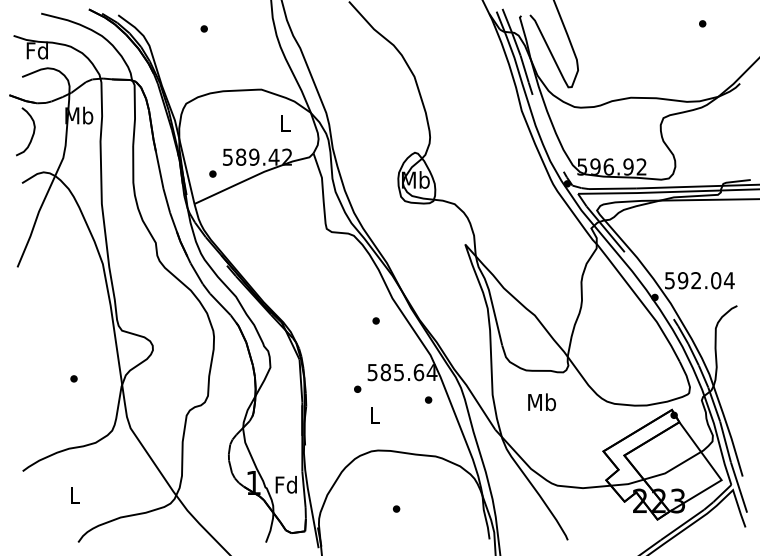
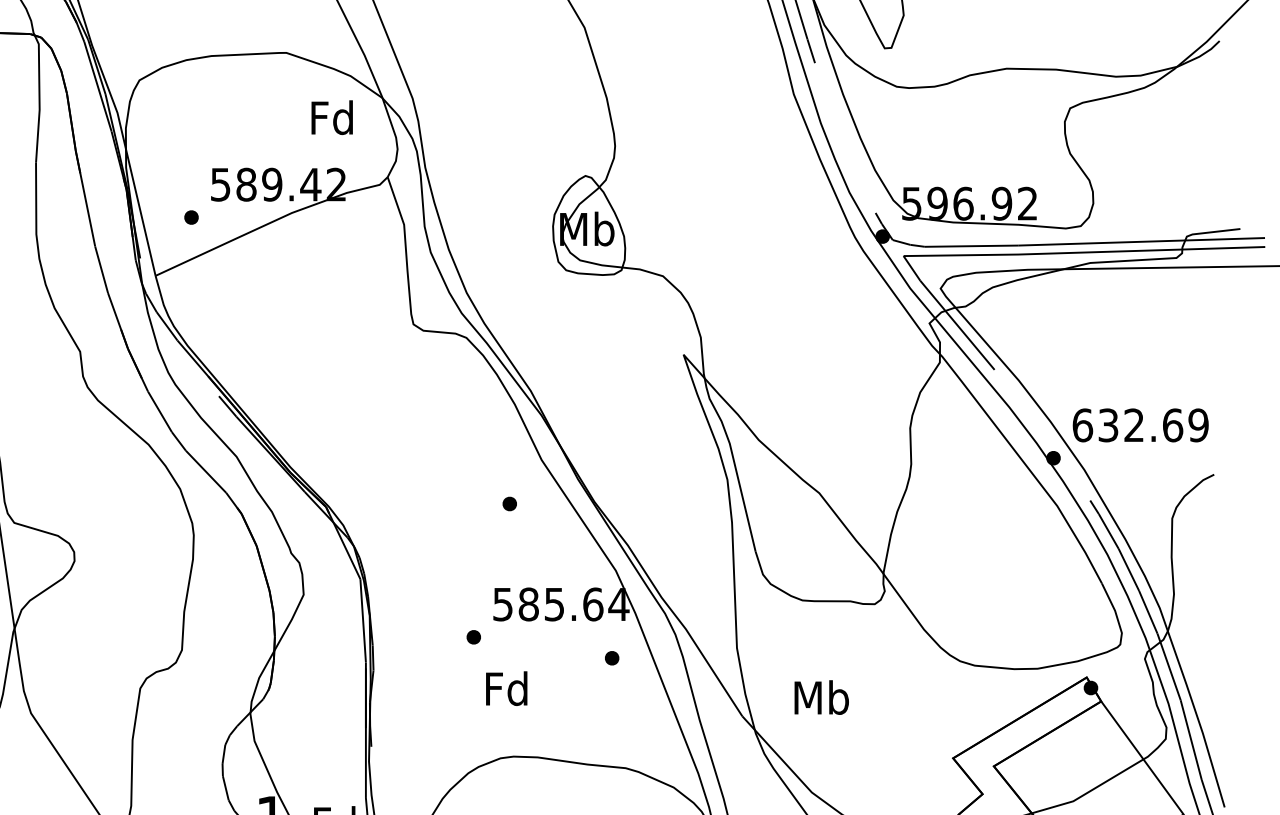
text: (284, 122) -> (331, 116), L -> Fd
text: (699, 280) -> (1140, 425), 592.04 -> 632.69
text: (541, 402) -> (820, 698), moved
text: (374, 415) -> (506, 688), L -> Fd

